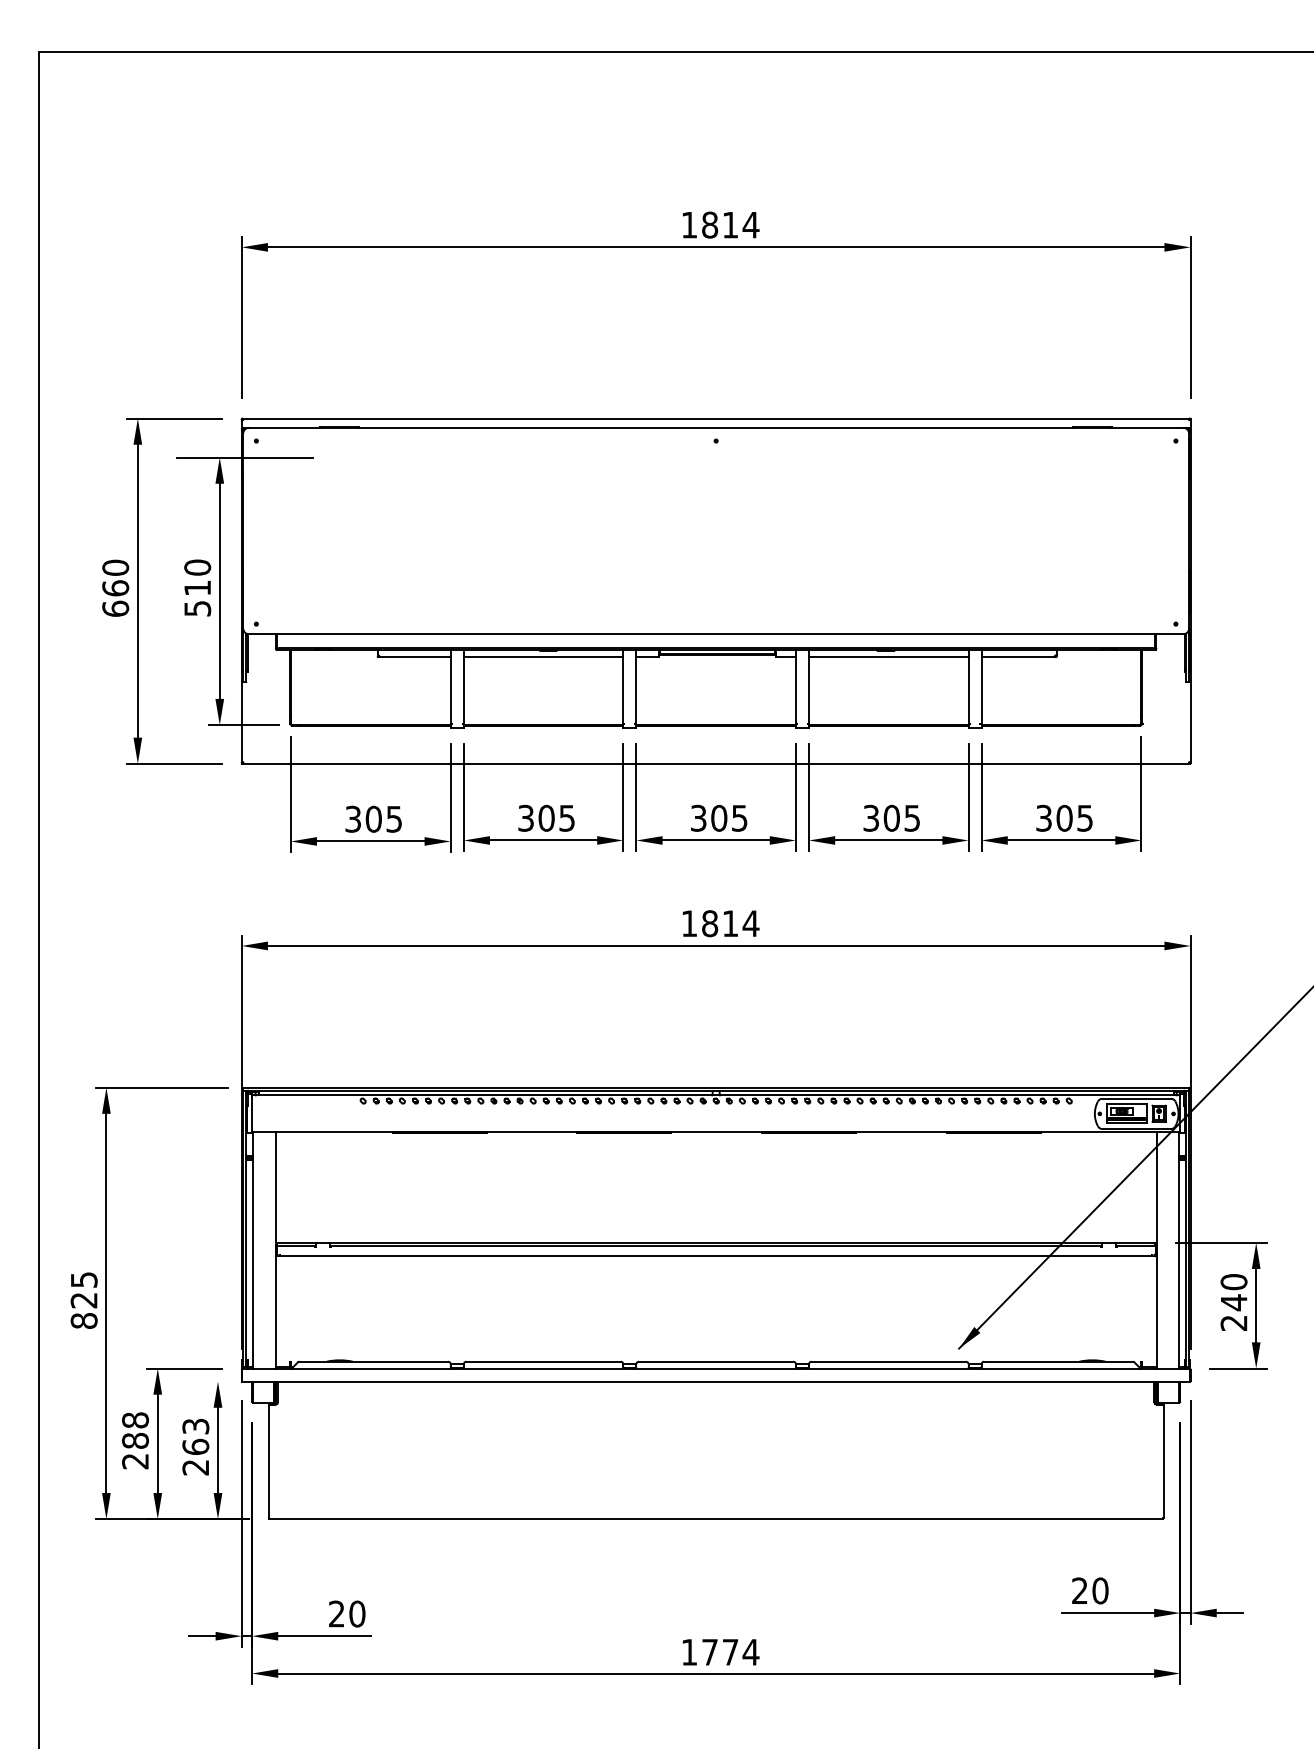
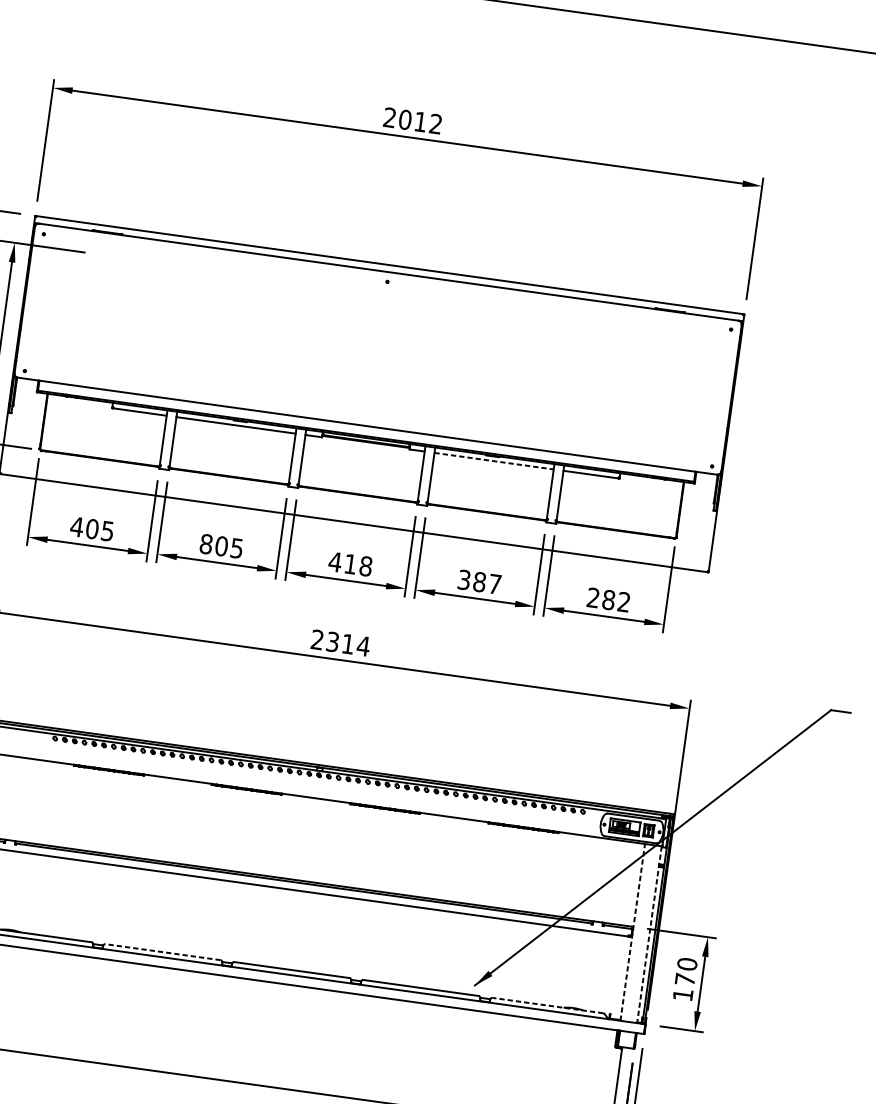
text: (720, 224) -> (413, 120), 1814 -> 2012
line: (888, 656) -> (493, 460), solid -> dashed
text: (718, 817) -> (350, 563), 305 -> 418
text: (1064, 817) -> (608, 599), 305 -> 282
text: (352, 818) -> (76, 526), 305 -> 405
text: (526, 818) -> (206, 544), 305 -> 805
text: (901, 818) -> (486, 583), 305 -> 387
text: (699, 923) -> (325, 640), 1814 -> 2314
line: (1156, 1249) -> (632, 931), solid -> dashed
line: (1178, 1250) -> (649, 934), solid -> dashed
text: (1233, 1312) -> (683, 986), 240 -> 170
line: (543, 1361) -> (162, 951), solid -> dashed
line: (1057, 1361) -> (547, 1005), solid -> dashed

